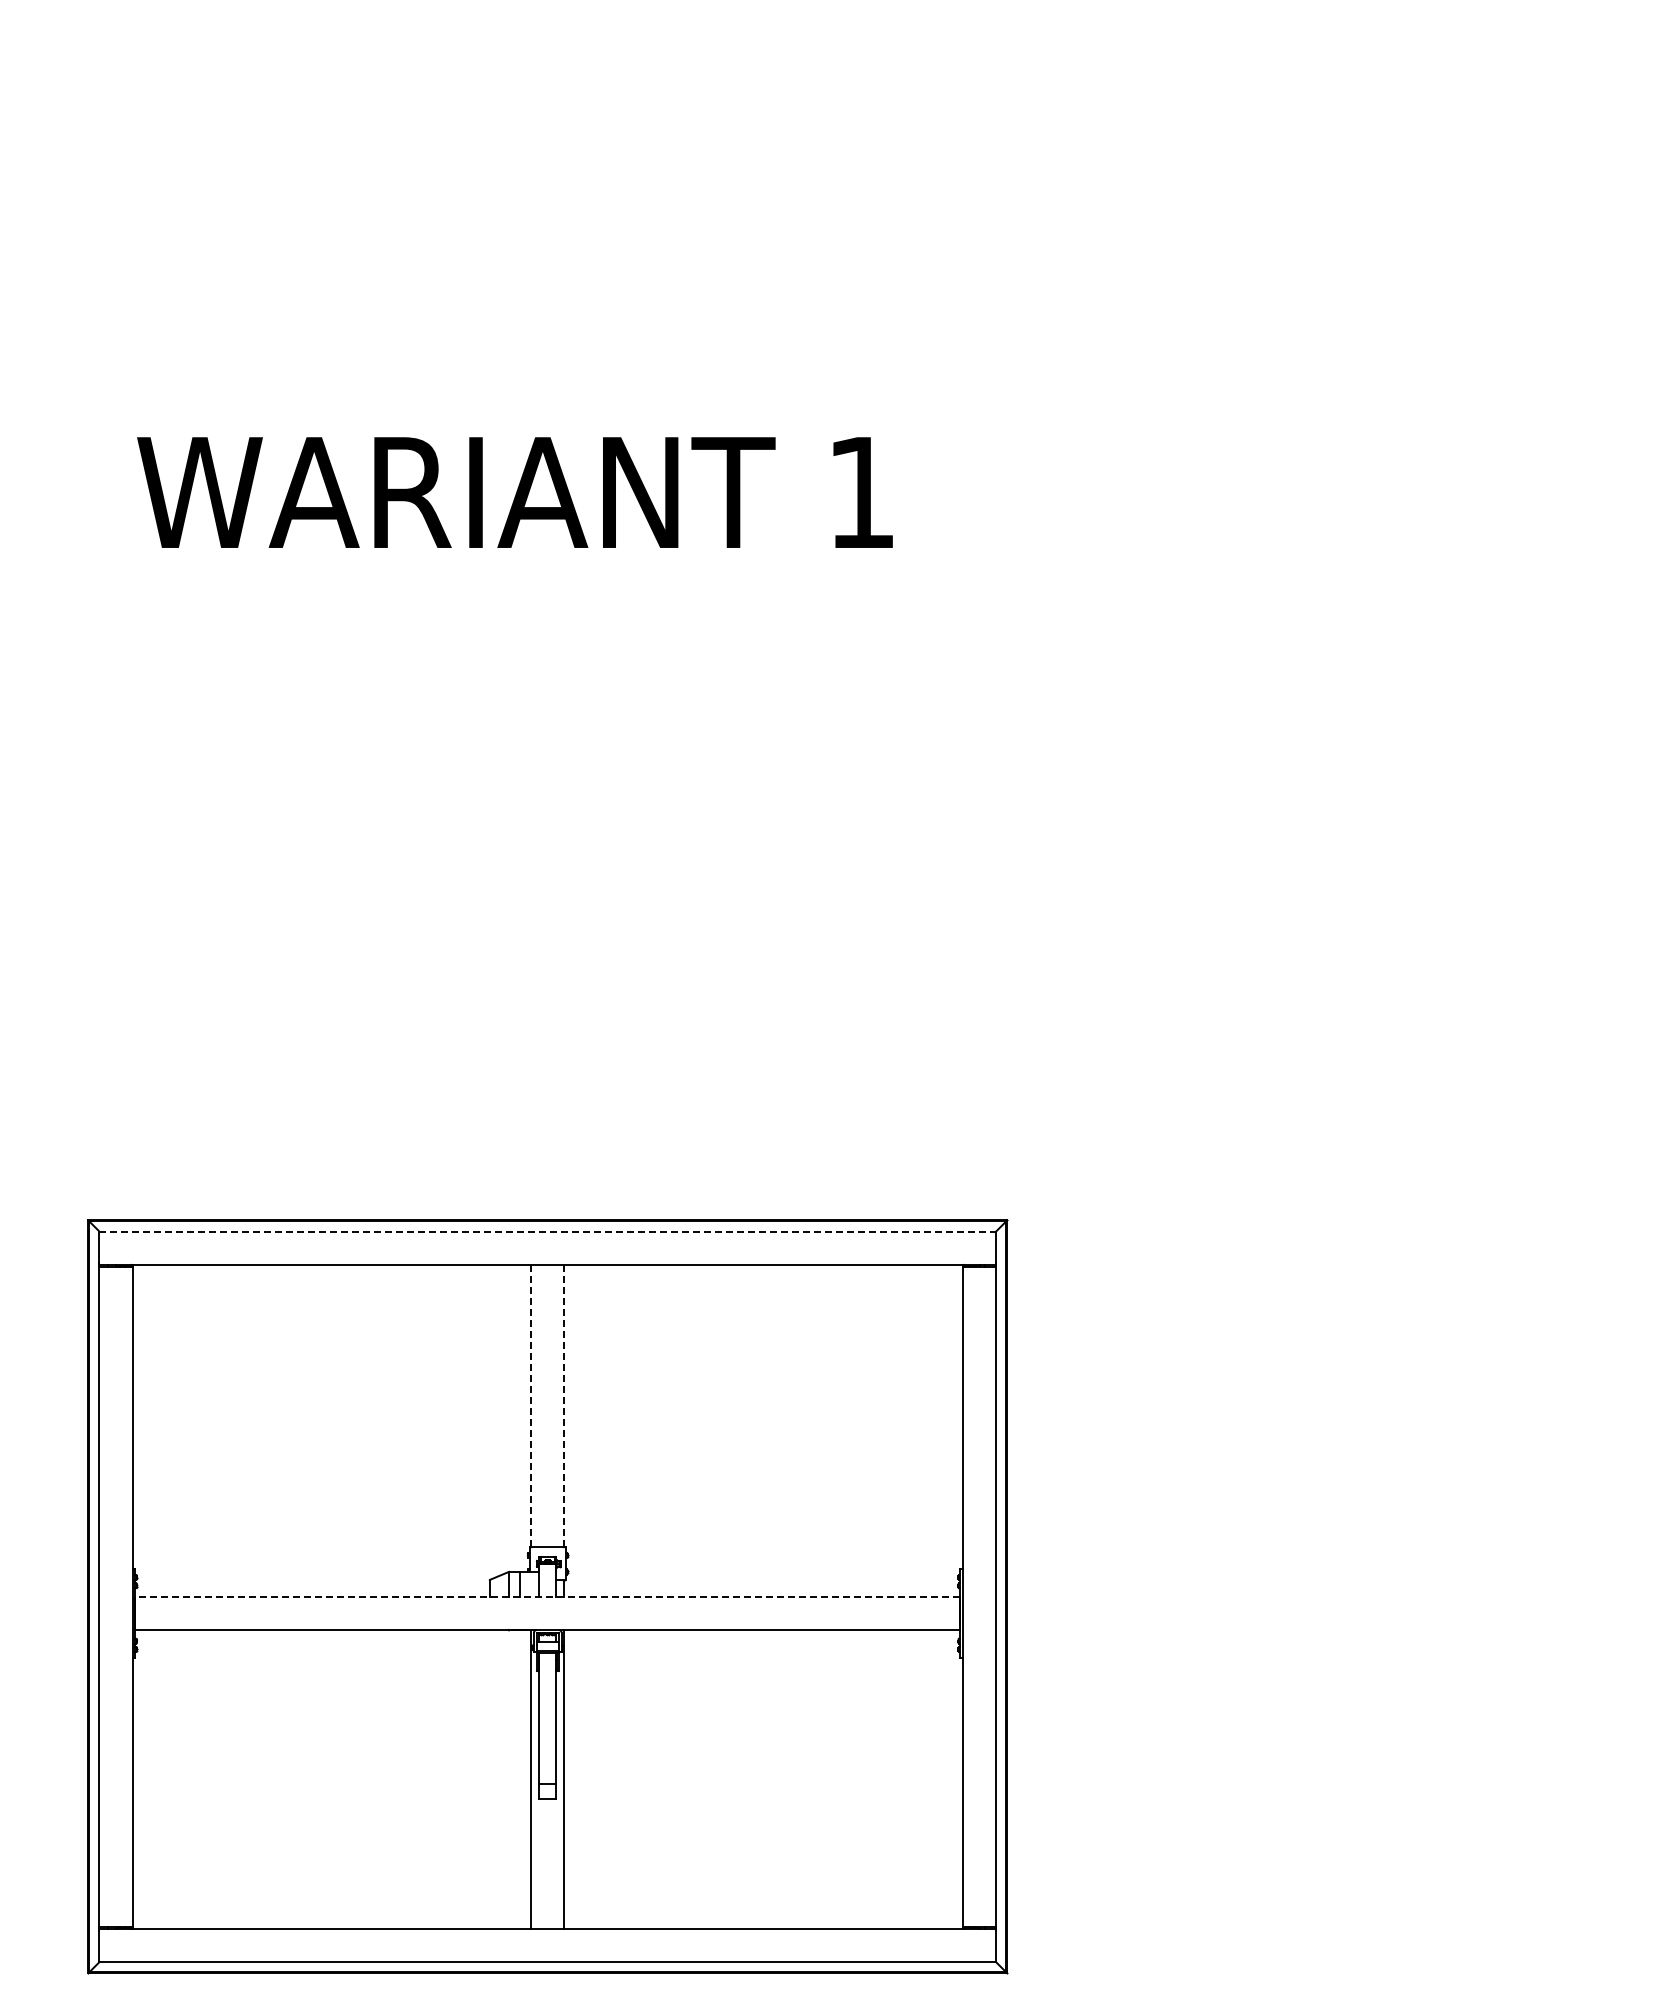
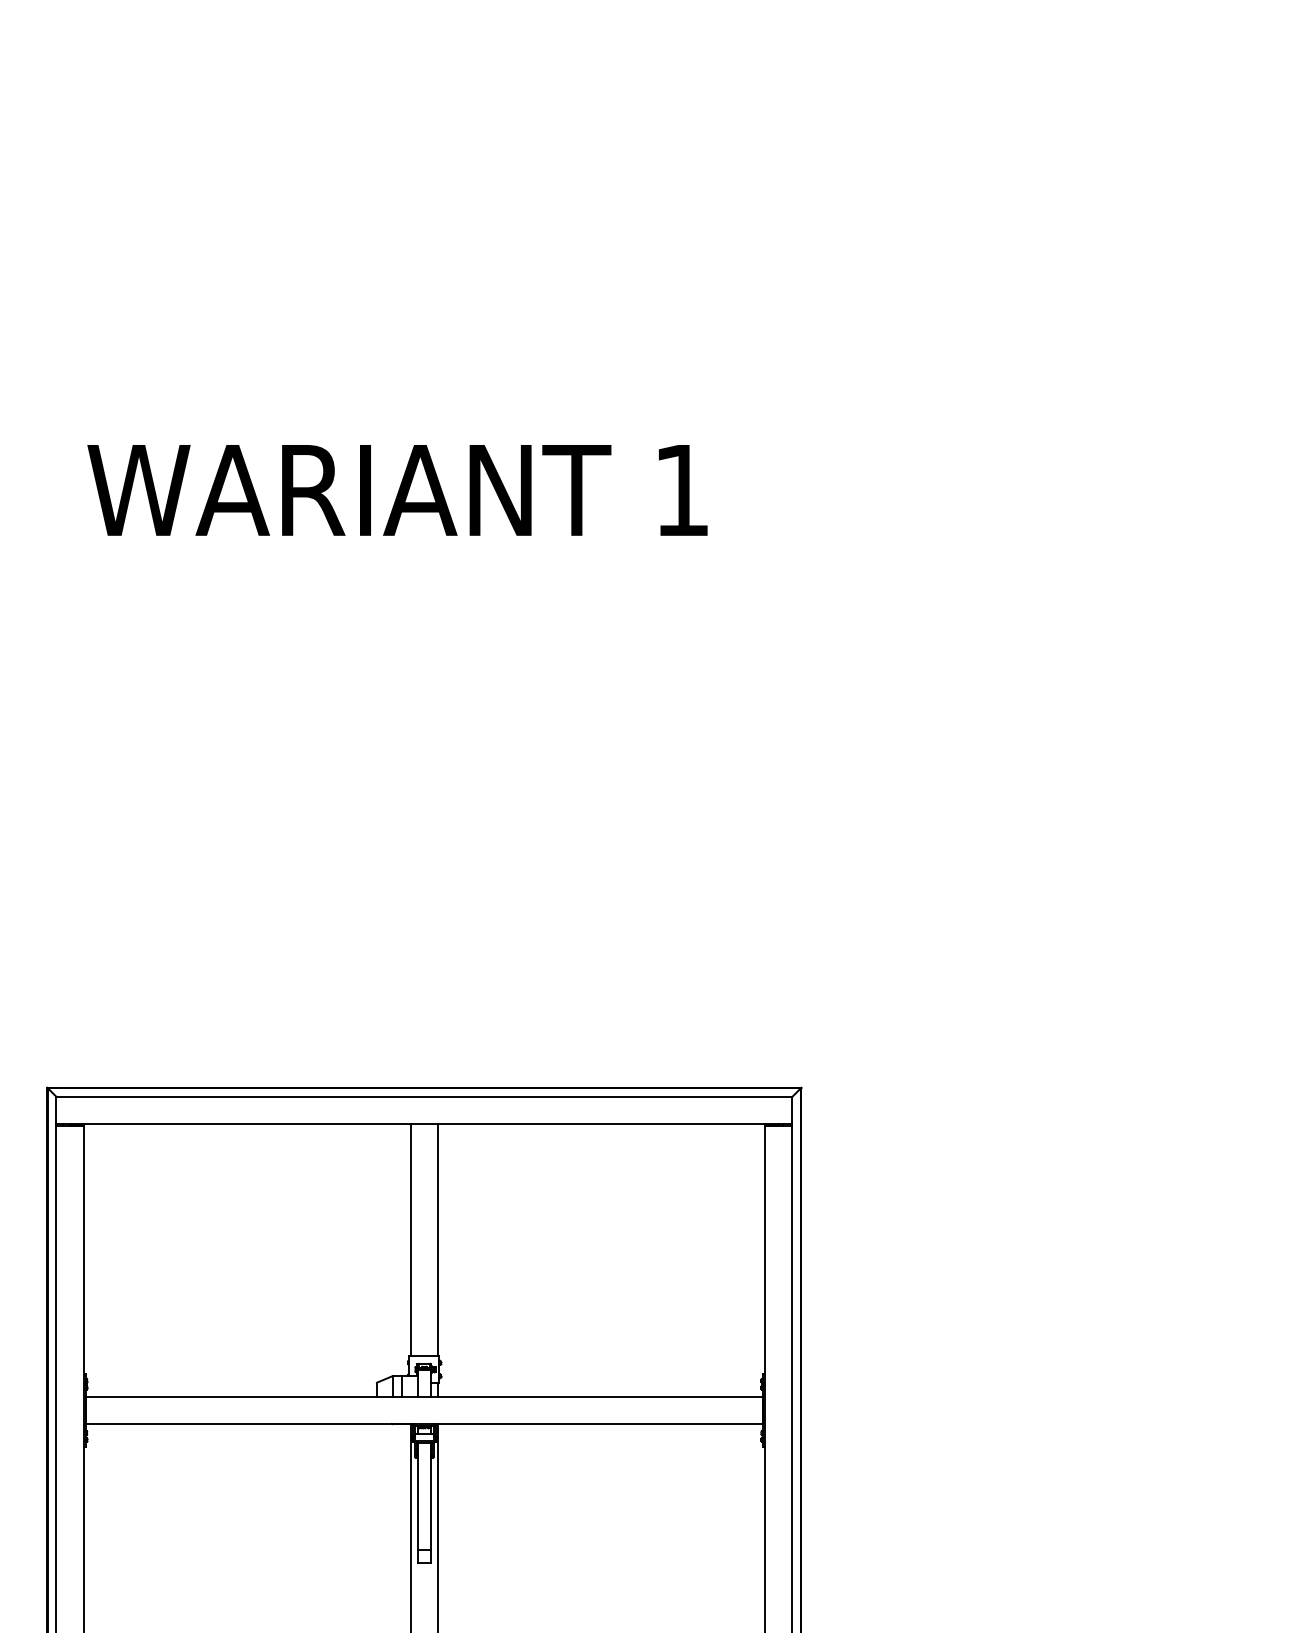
line: (548, 1231) -> (425, 1096), dashed -> solid
line: (531, 1405) -> (411, 1239), dashed -> solid
line: (564, 1405) -> (438, 1239), dashed -> solid
line: (547, 1596) -> (424, 1396), dashed -> solid

